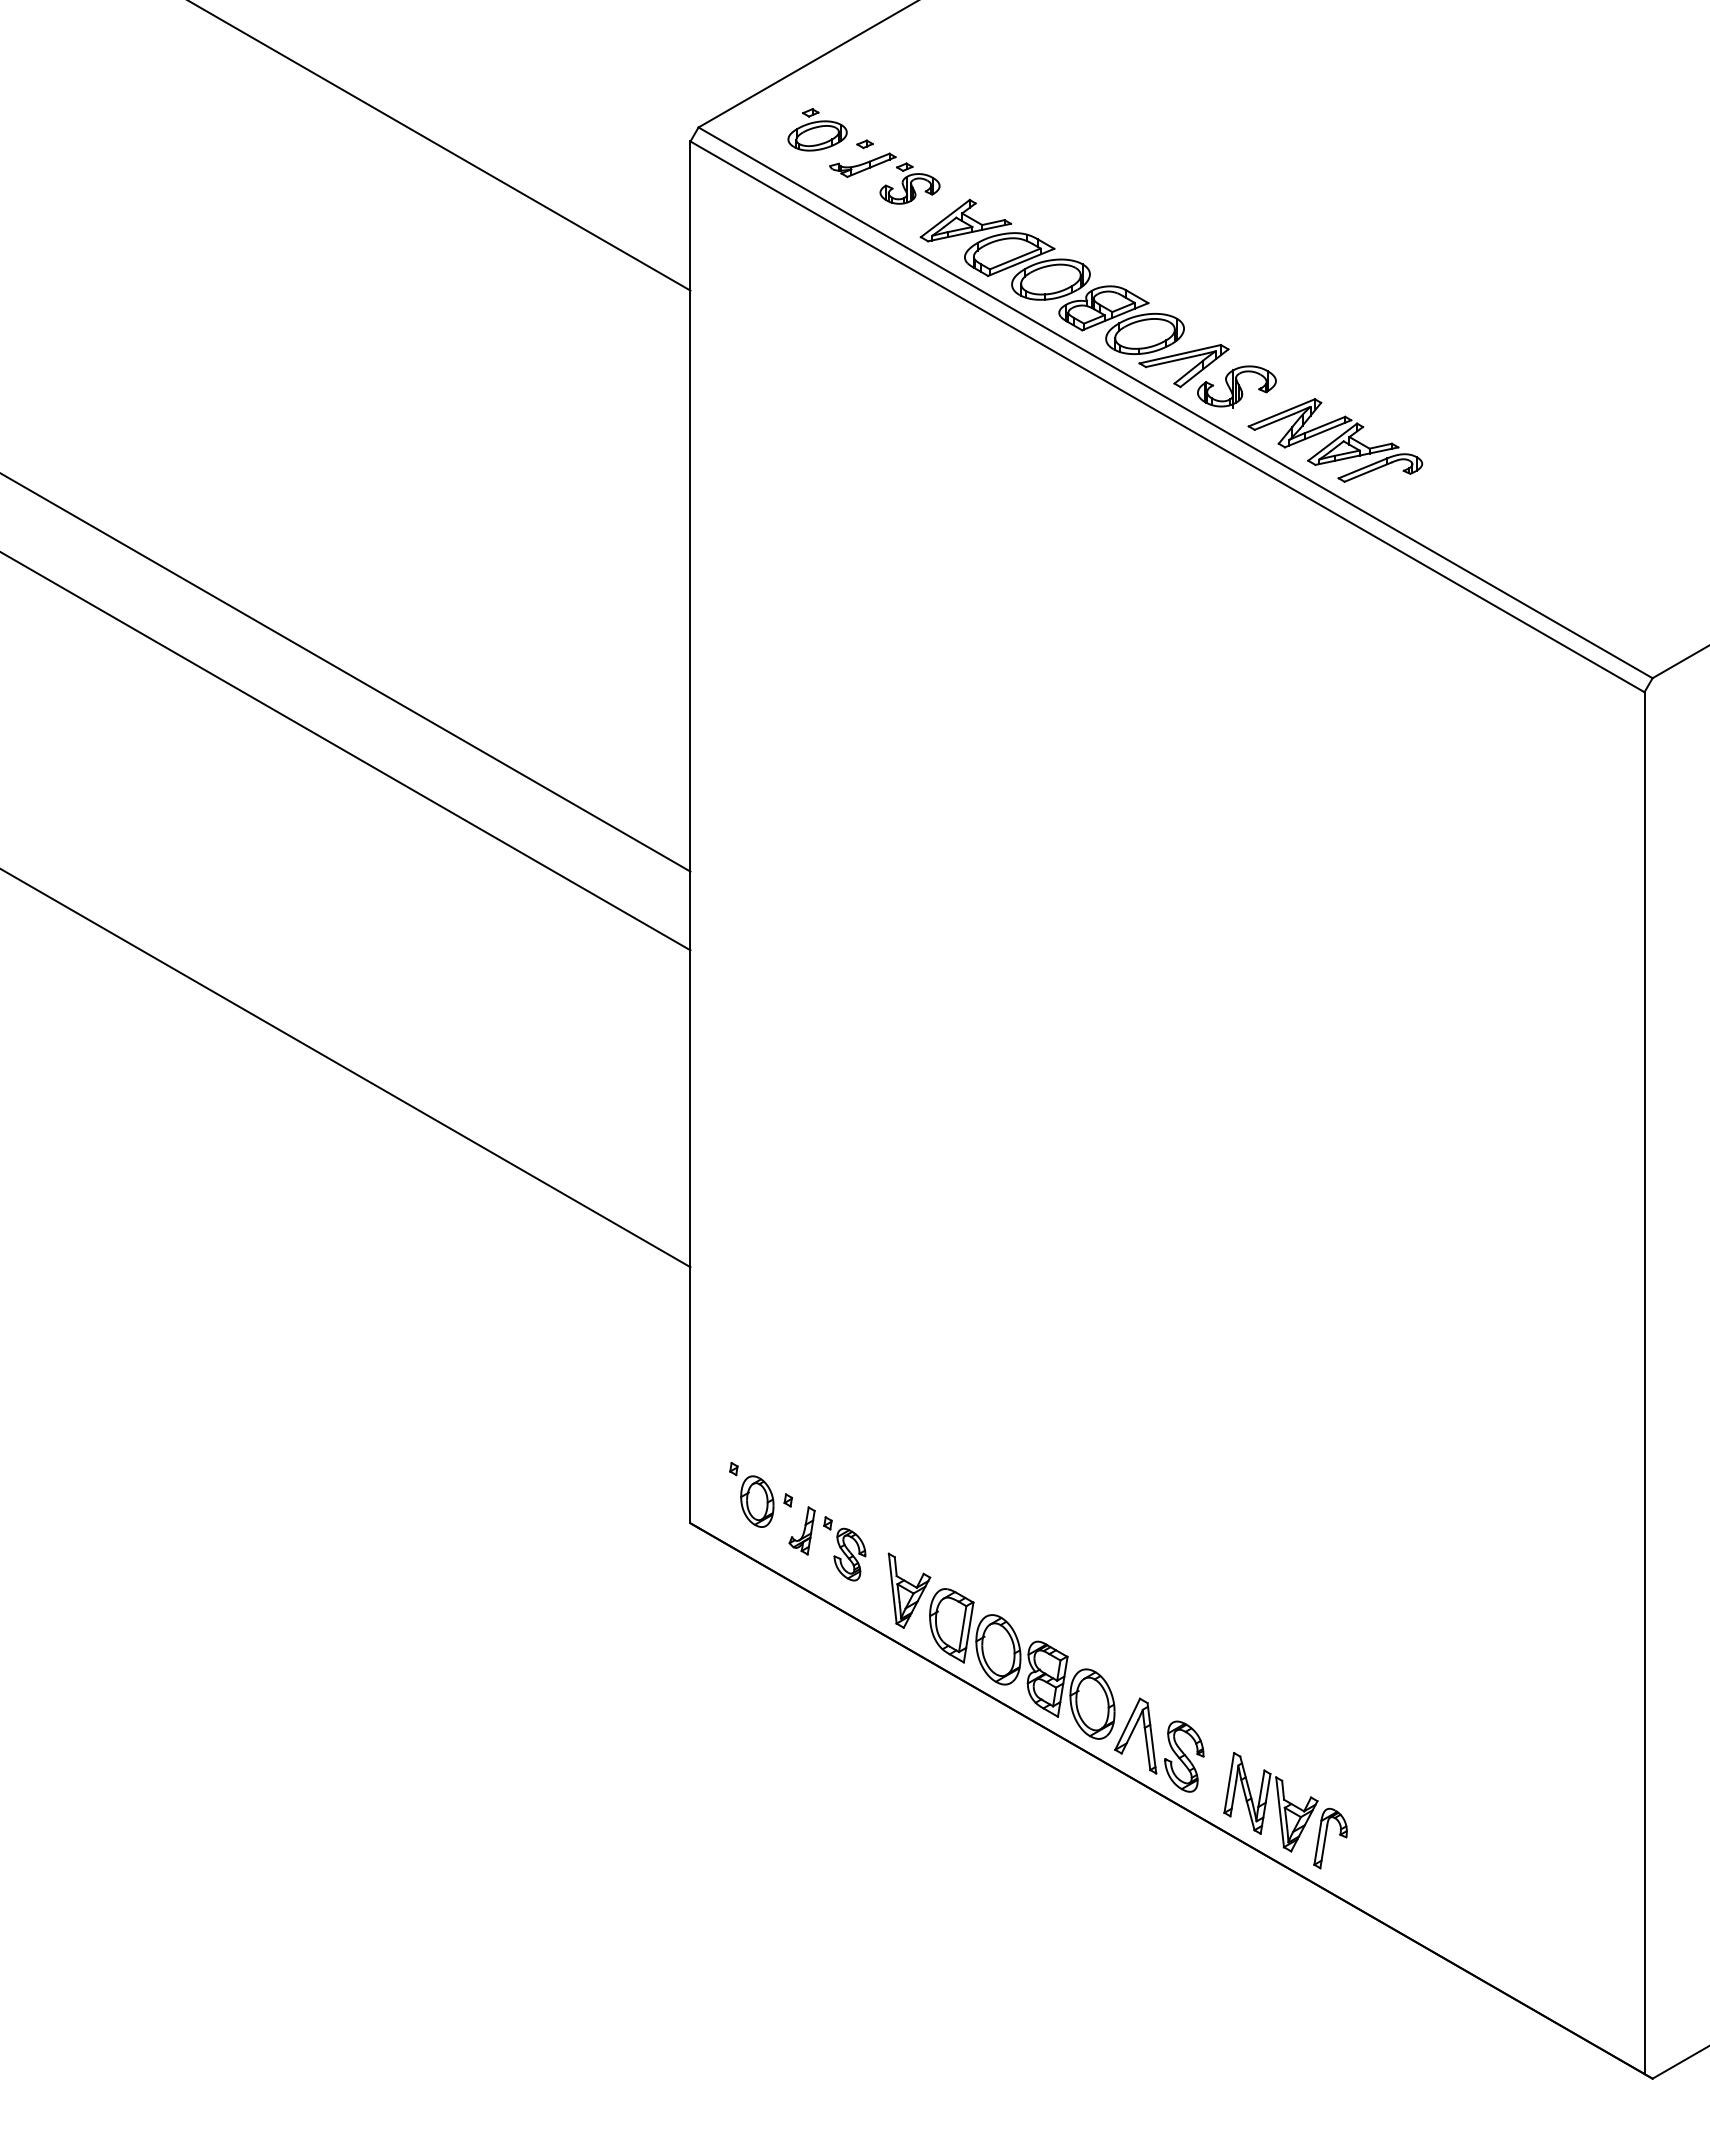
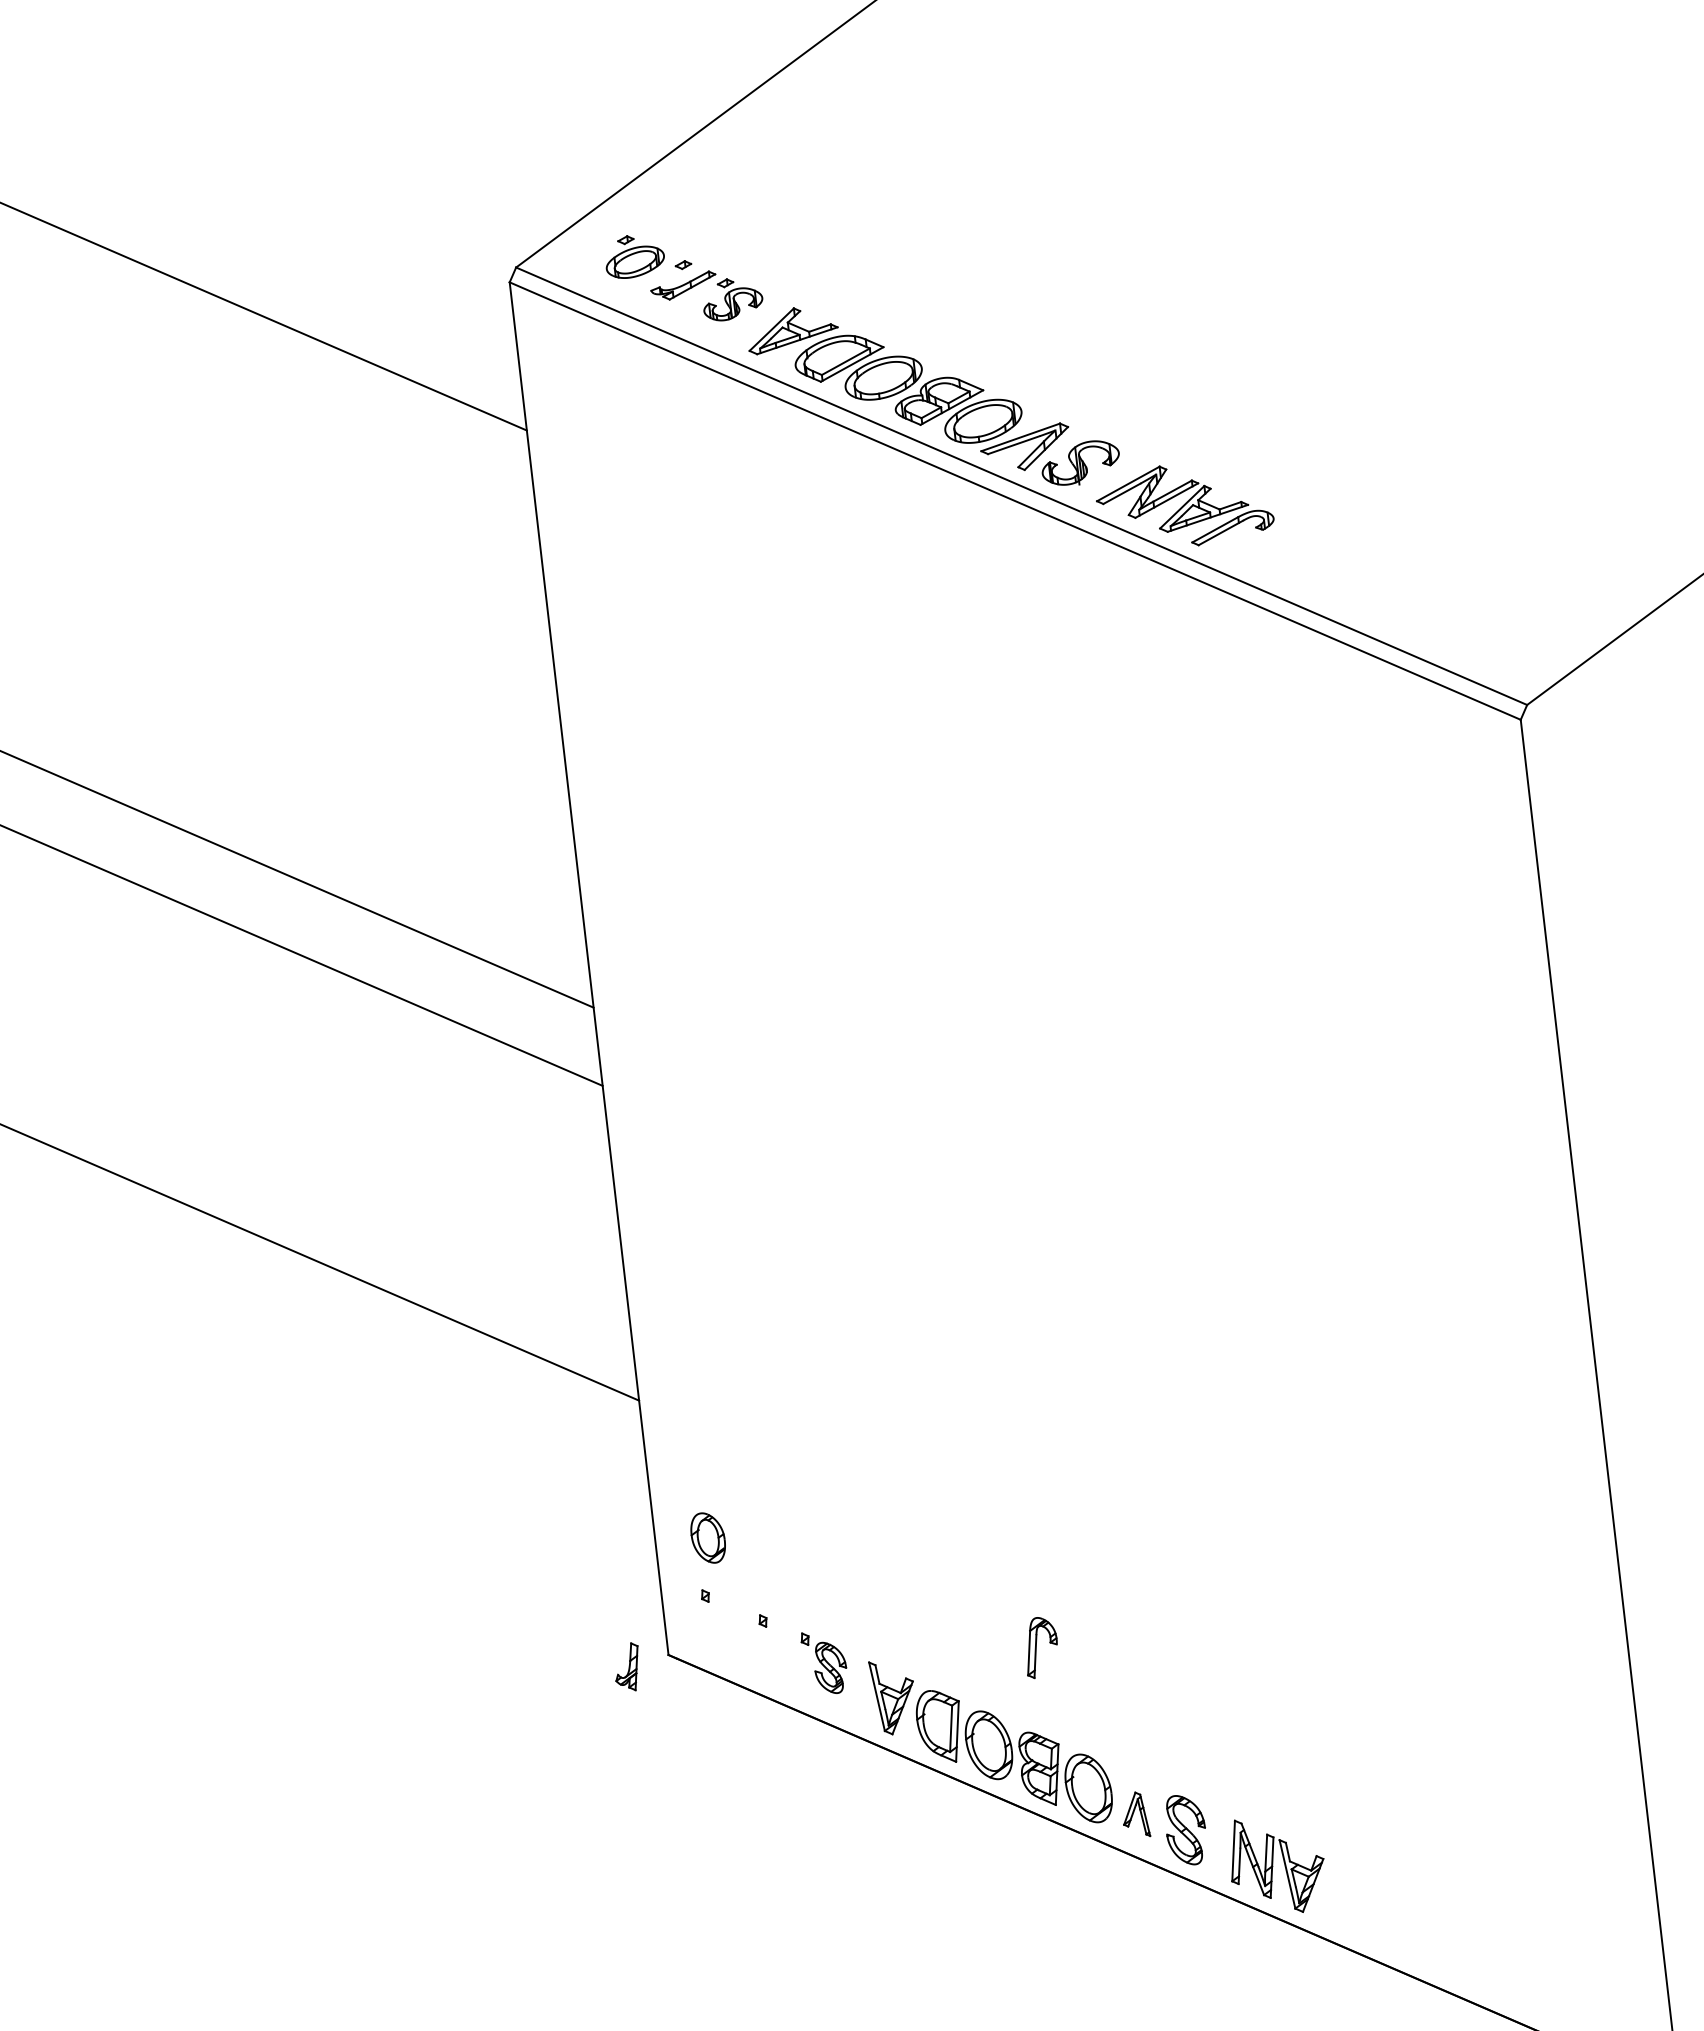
part: (757, 1501) -> (708, 1537), moved
part: (801, 1530) -> (626, 1667), moved
part: (1135, 1735) -> (1135, 1814), size x0.6
part: (1330, 1838) -> (1041, 1647), moved

